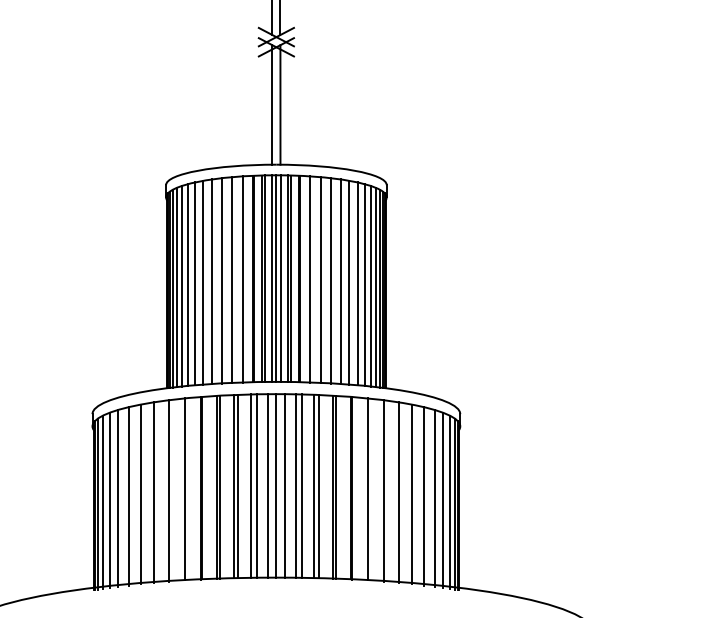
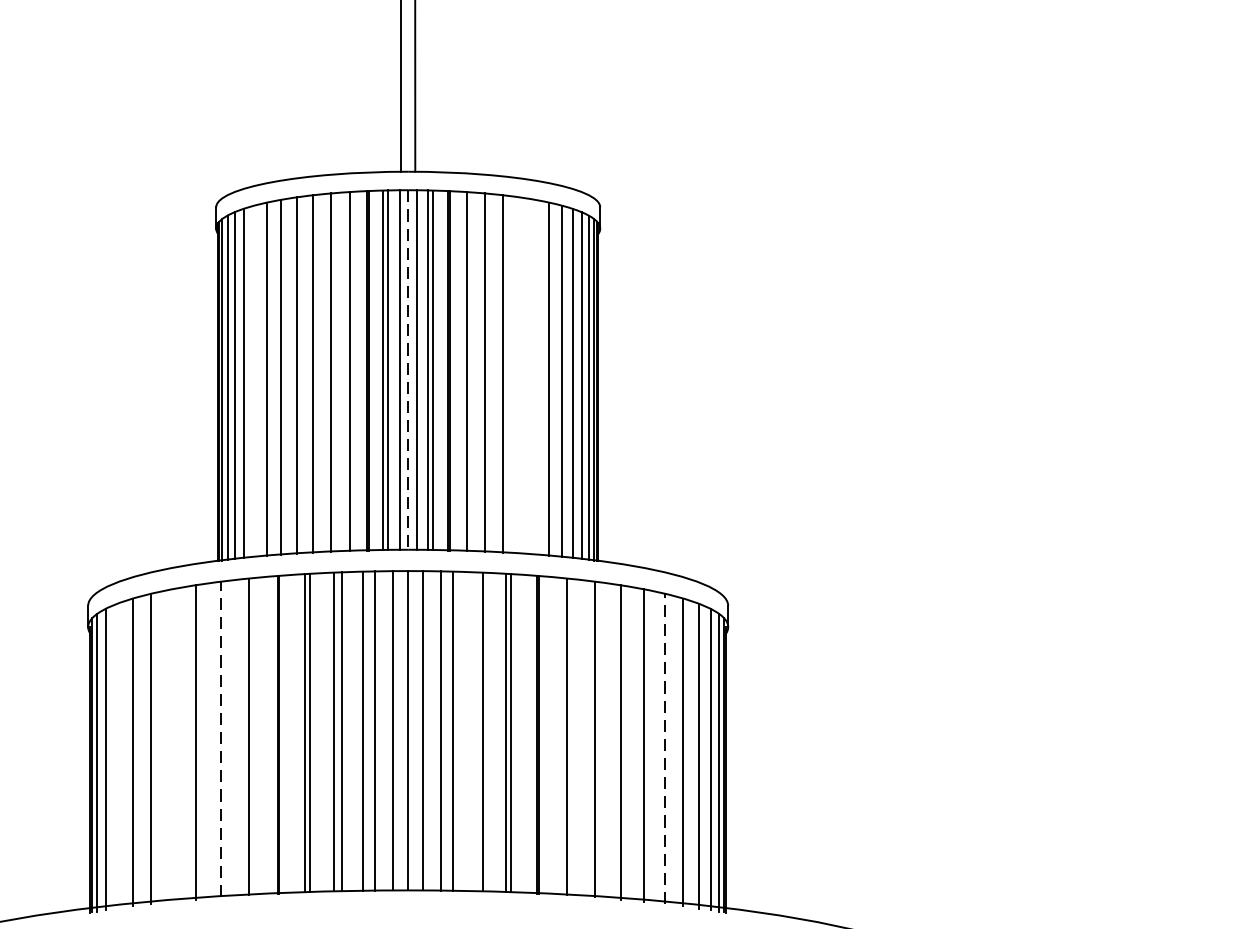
line: (276, 279) -> (408, 371), solid -> dashed
line: (340, 281) -> (519, 375), removed
line: (349, 282) -> (535, 376), removed
line: (188, 285) -> (255, 381), removed
line: (314, 486) -> (474, 731), removed
line: (169, 490) -> (222, 738), solid -> dashed
line: (140, 494) -> (171, 745), removed
line: (424, 495) -> (665, 747), solid -> dashed
line: (109, 500) -> (117, 756), removed

